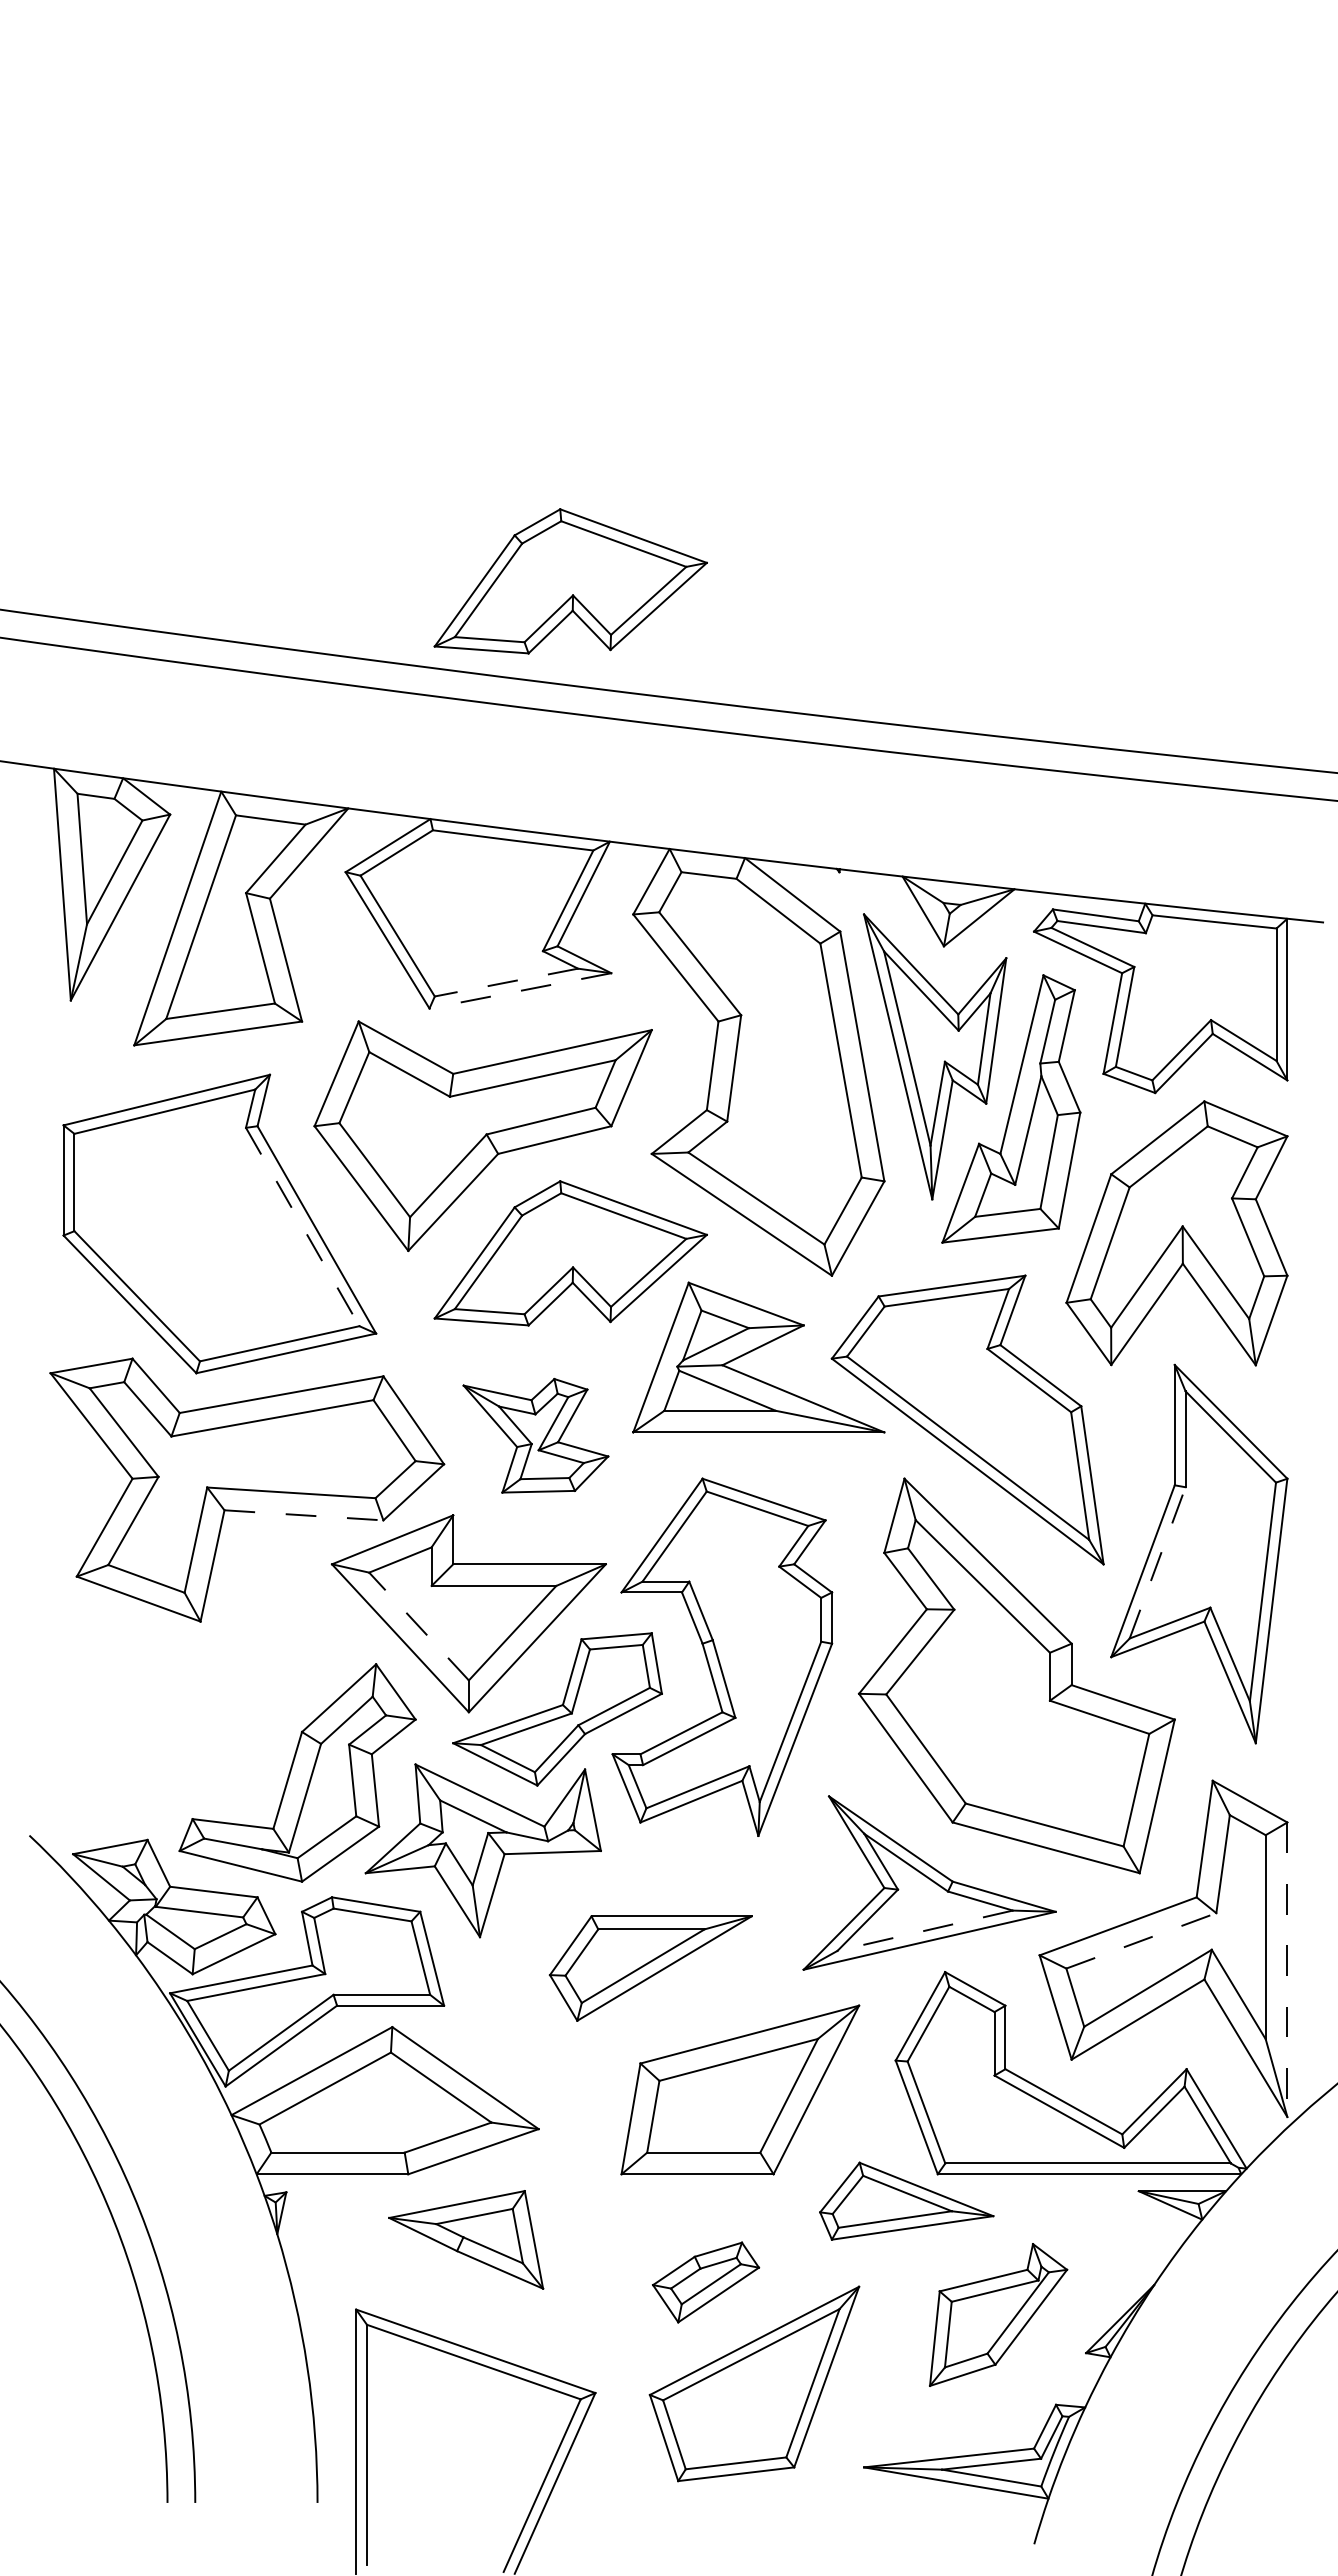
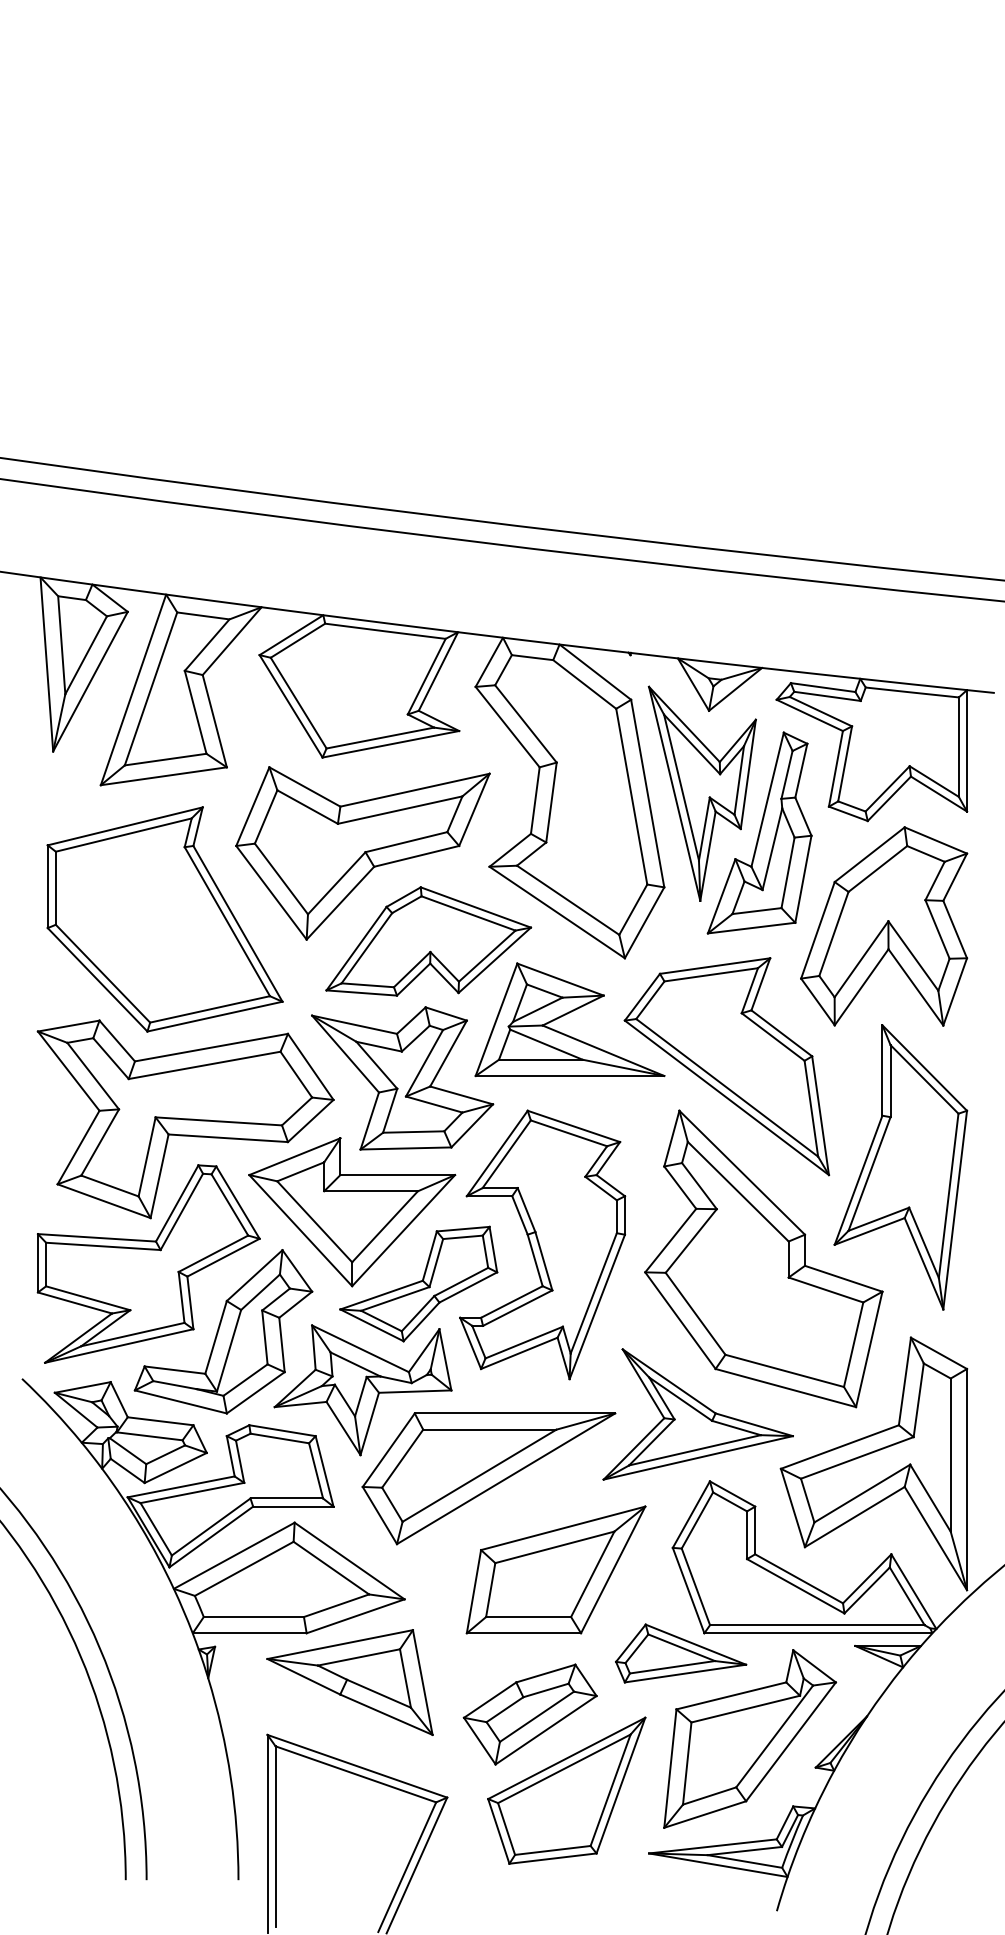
part: (570, 581) -> (428, 436), removed
line: (506, 982) -> (380, 738), dashed -> solid
line: (520, 990) -> (390, 744), dashed -> solid
line: (302, 1227) -> (227, 922), dashed -> solid
part: (535, 1435) -> (402, 1078), size x1.67
line: (303, 1515) -> (227, 1138), dashed -> solid
line: (1157, 1562) -> (869, 1173), dashed -> solid
line: (418, 1626) -> (314, 1221), dashed -> solid
part: (197, 1682) -> (148, 1263), added
line: (925, 1930) -> (695, 1450), dashed -> solid
line: (1141, 1940) -> (857, 1457), dashed -> solid
part: (650, 1968) -> (488, 1478), size x1.67
line: (1287, 1970) -> (967, 1480), dashed -> solid
part: (466, 2239) -> (350, 1682), size x1.43
part: (705, 2282) -> (529, 1714), size x1.67
part: (998, 2314) -> (750, 1738), size x1.67

